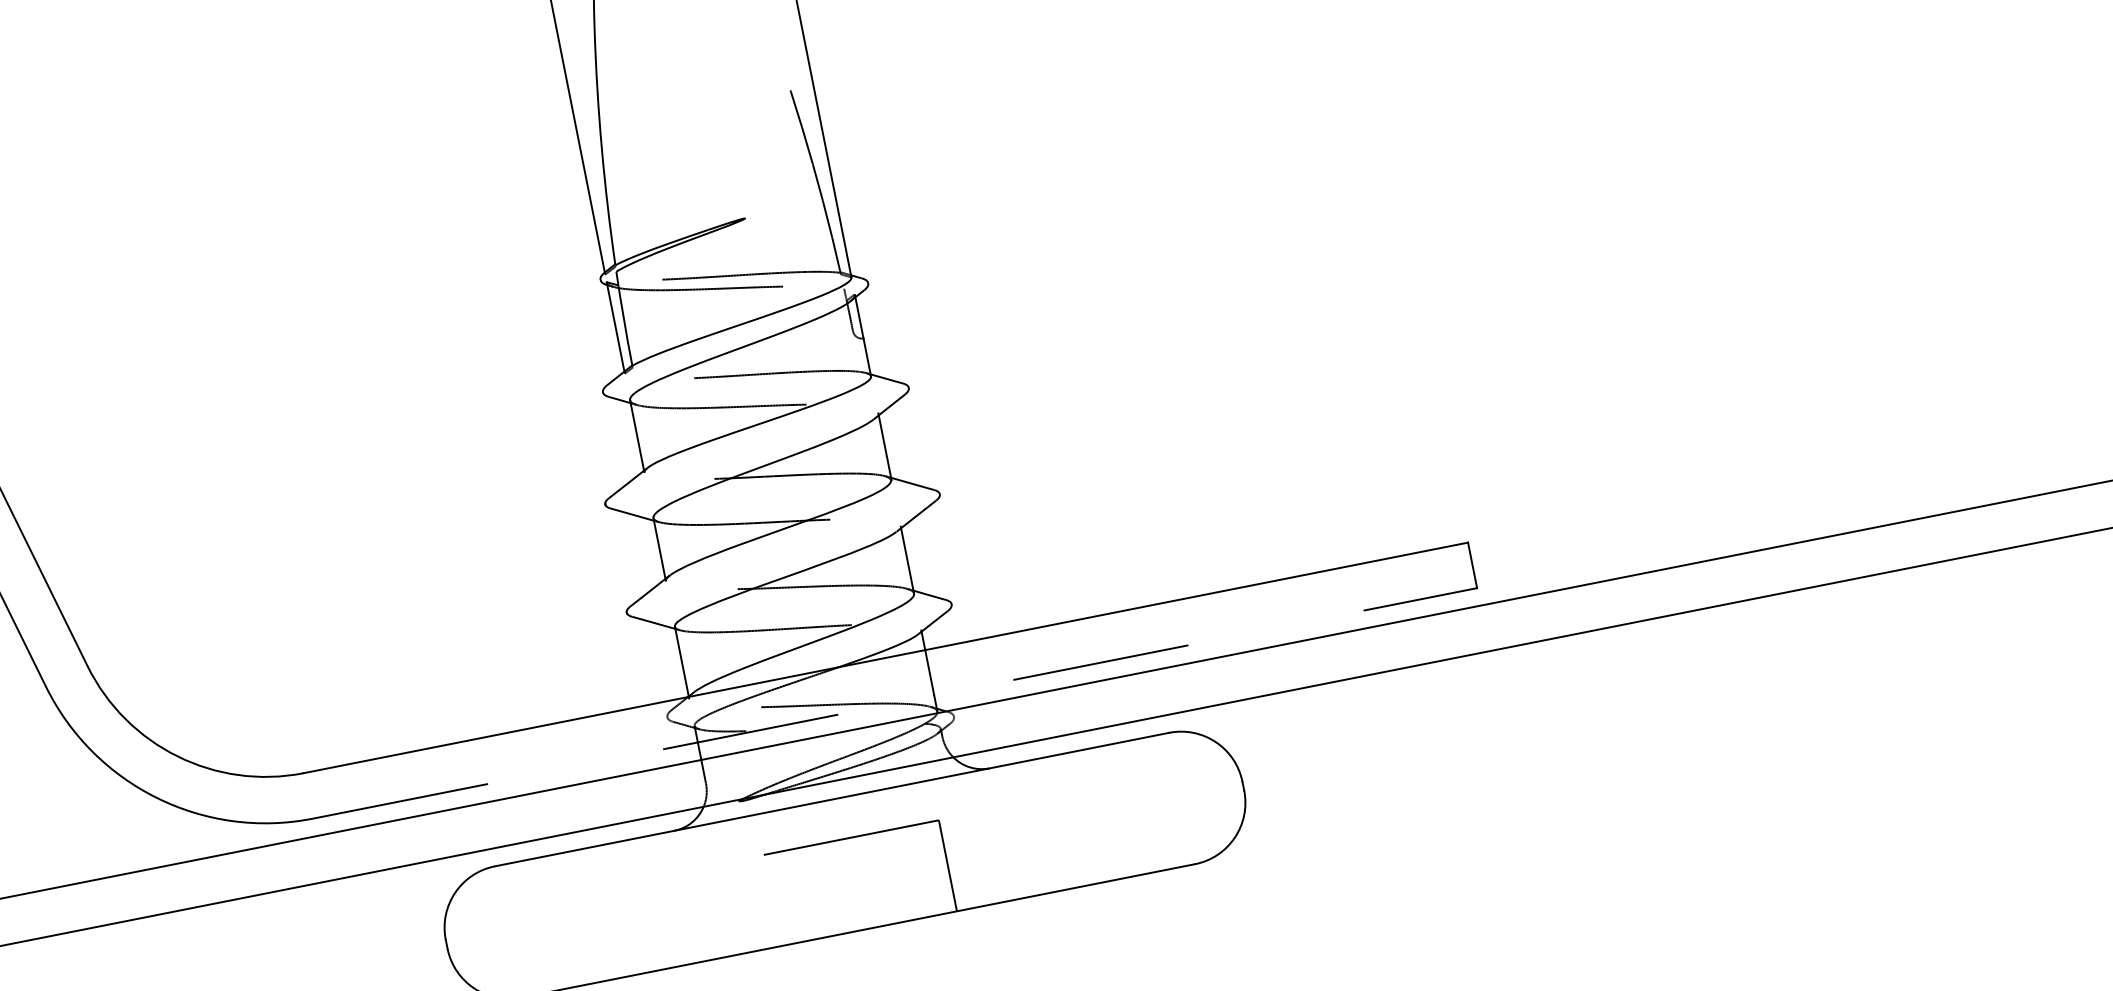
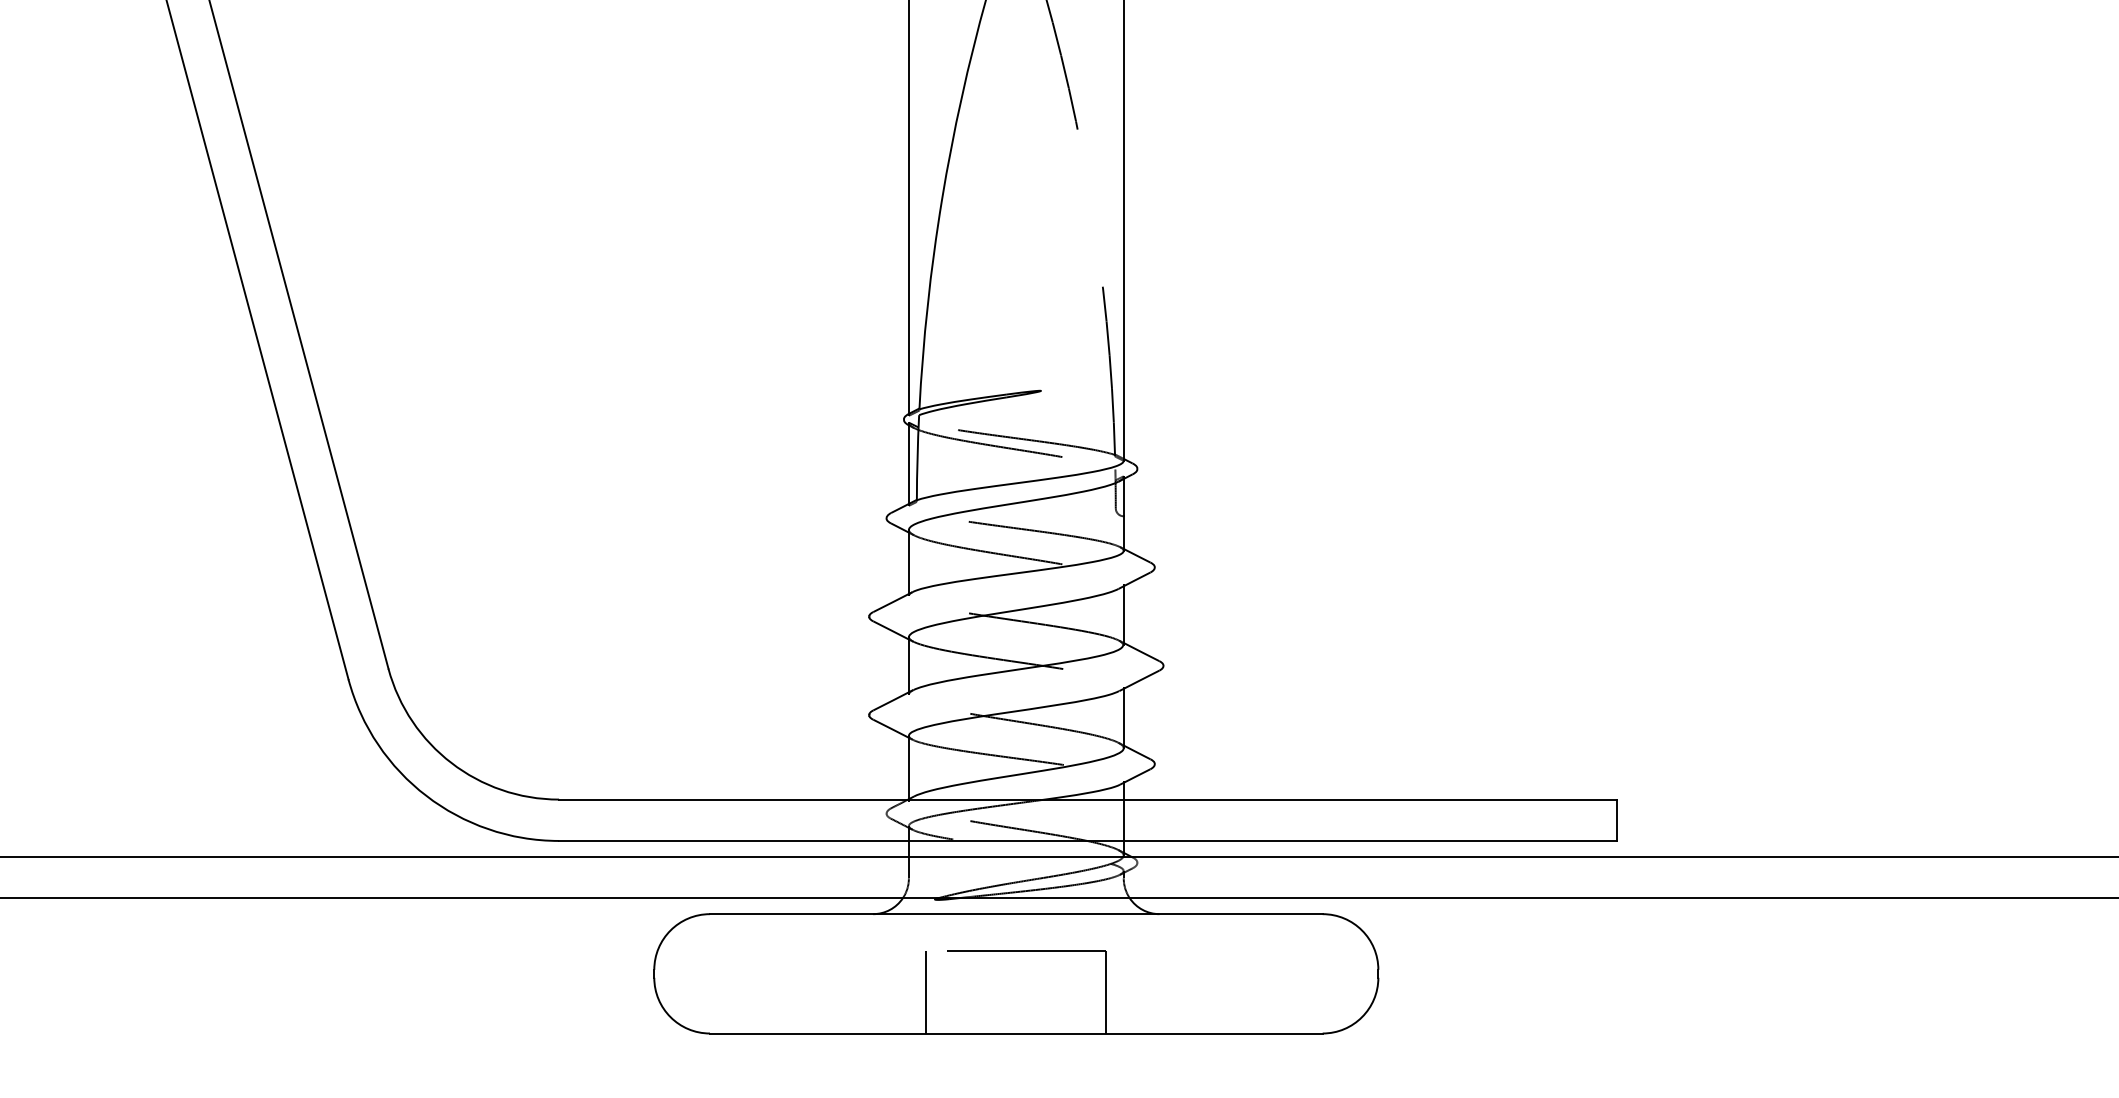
line: (895, 702) -> (1088, 840), dashed -> solid
line: (750, 904) -> (926, 991), added

